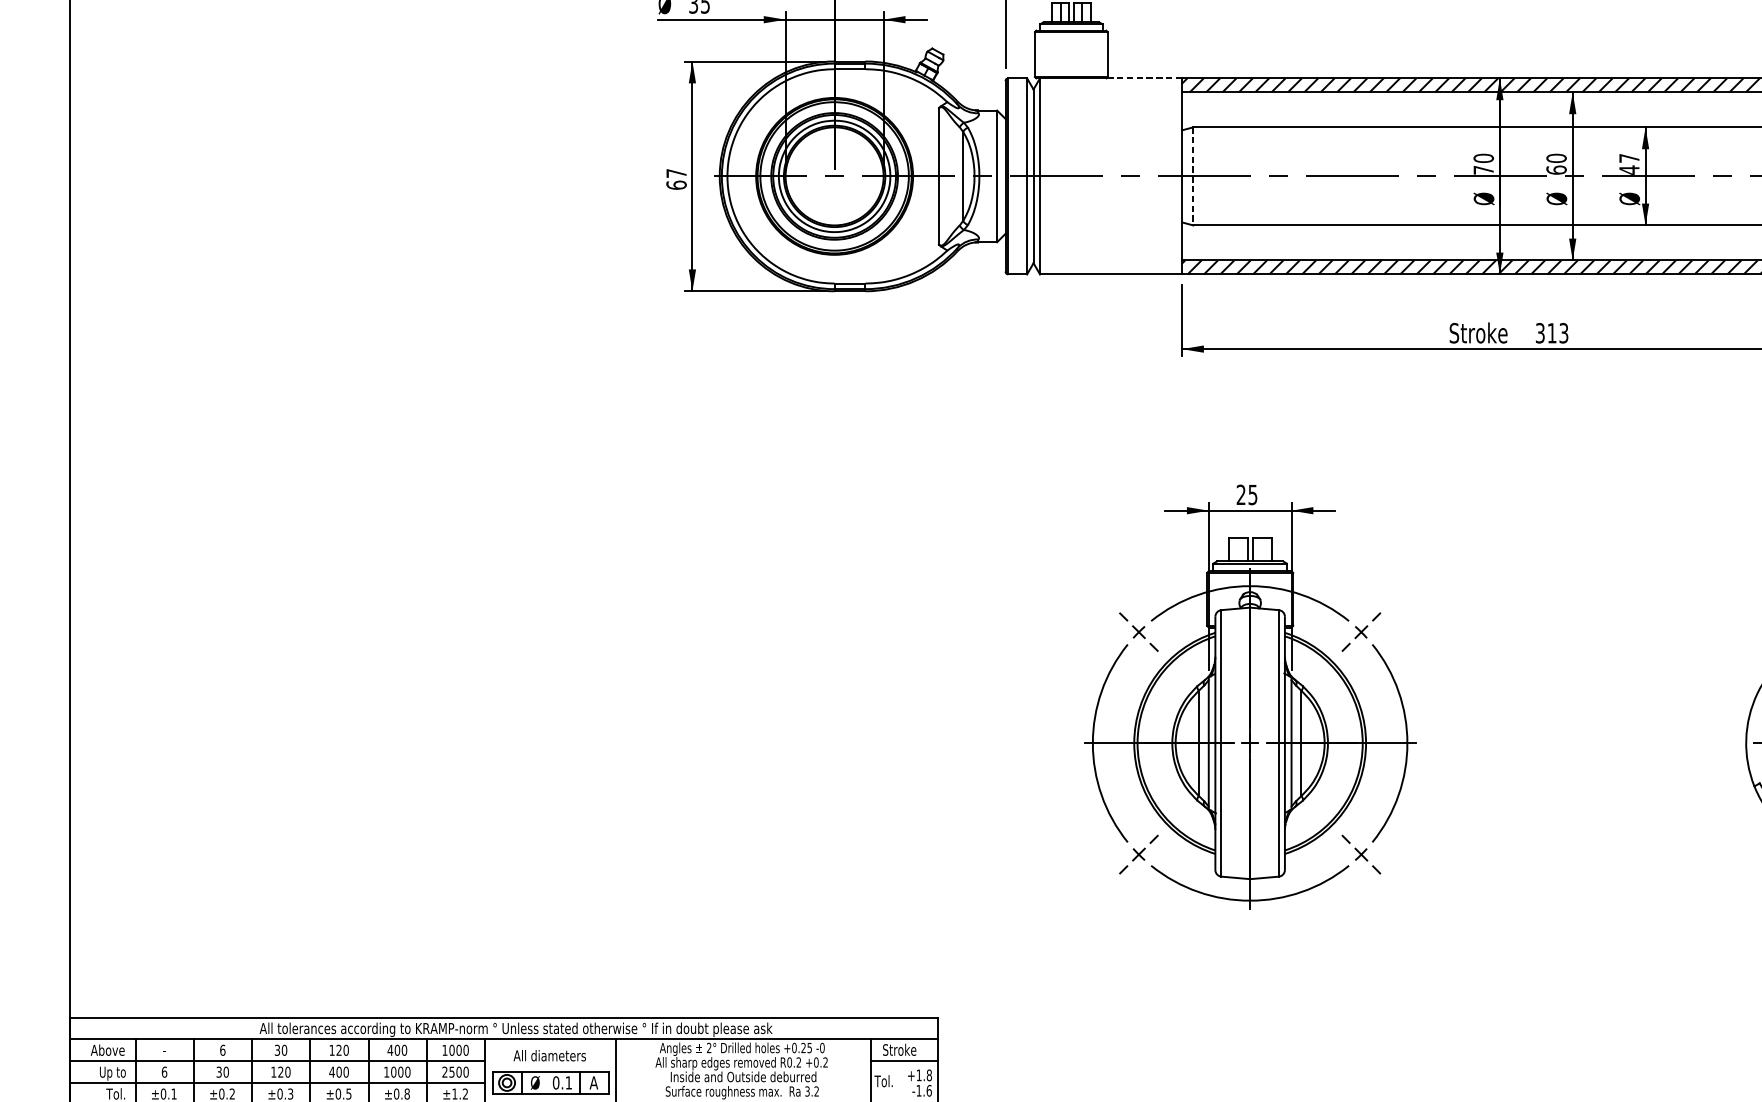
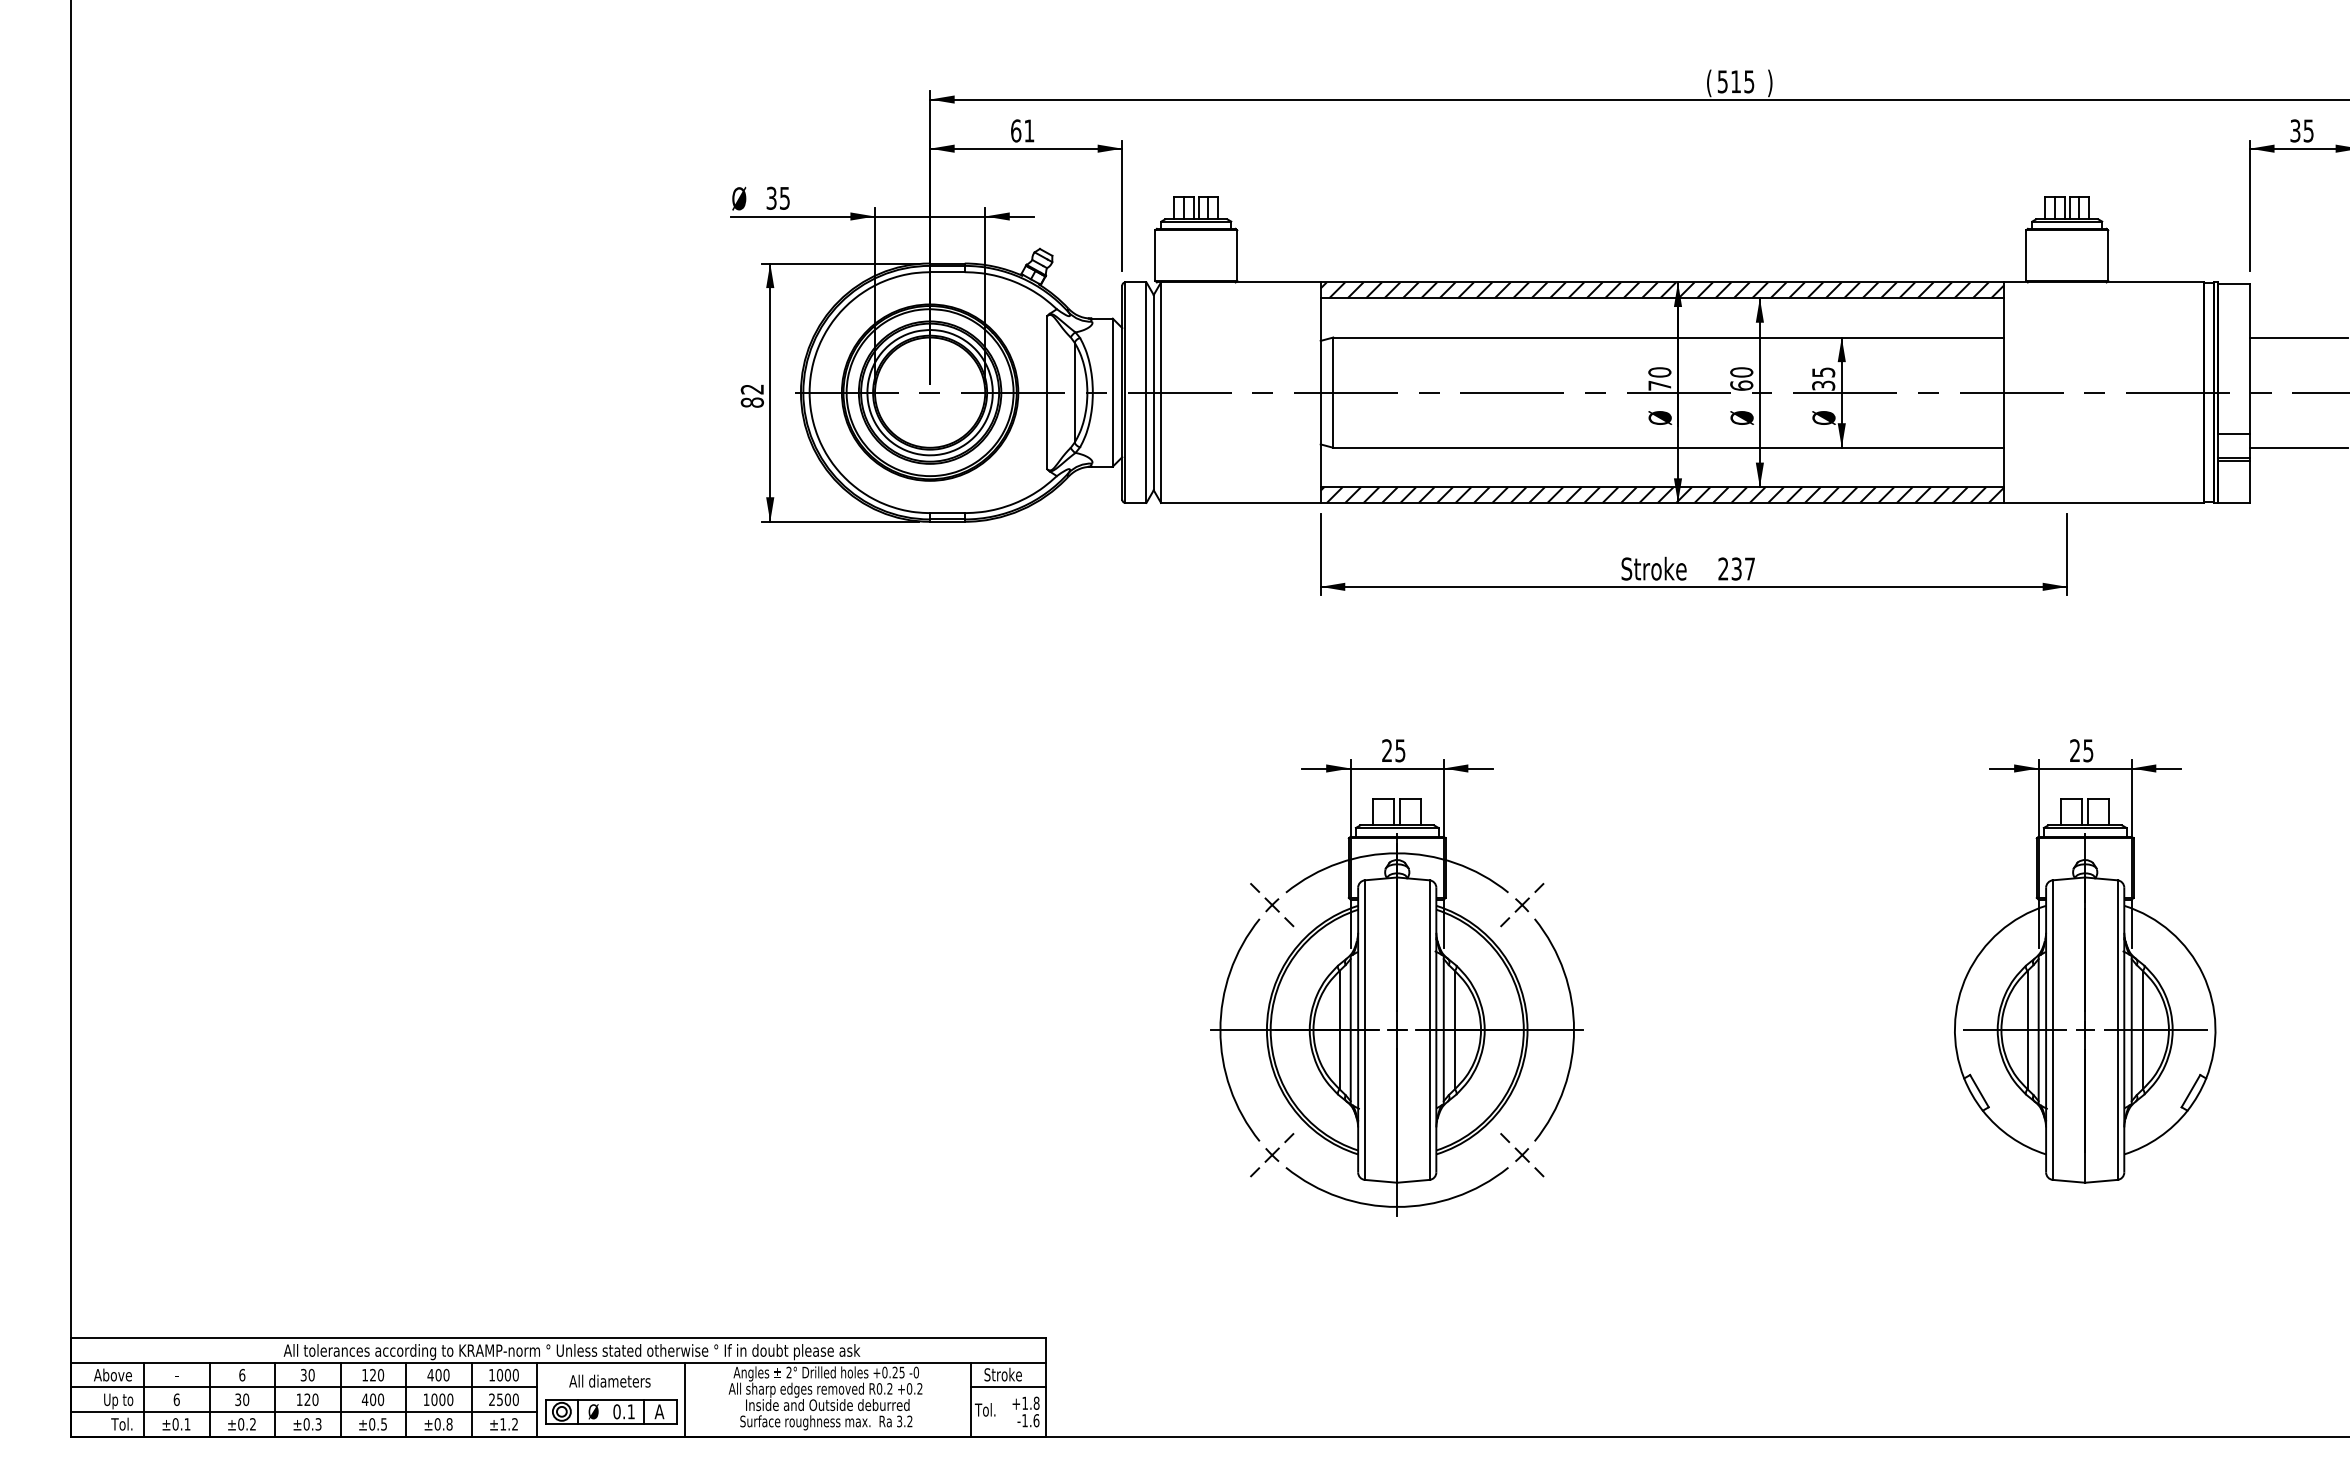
line: (1144, 78) -> (1278, 282), dashed -> solid
text: (1629, 164) -> (1823, 379), 47 -> 35
line: (1193, 177) -> (1333, 393), dashed -> solid
text: (675, 178) -> (751, 395), 67 -> 82
text: (1551, 332) -> (1736, 568), 313 -> 237

